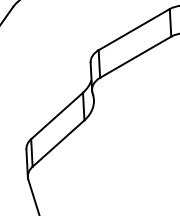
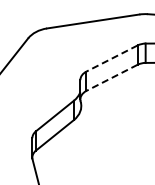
line: (134, 29) -> (112, 58), solid -> dashed
line: (136, 56) -> (112, 77), solid -> dashed

